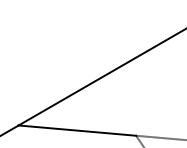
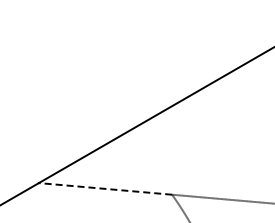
line: (77, 130) -> (105, 188), solid -> dashed

